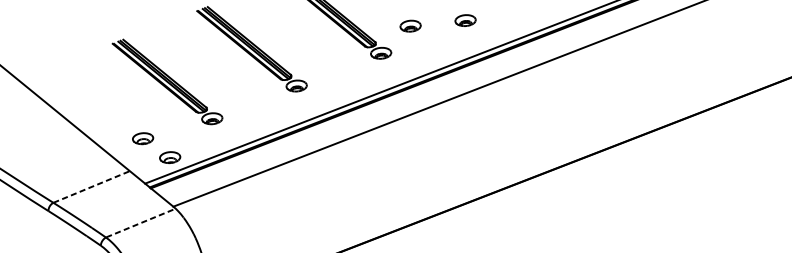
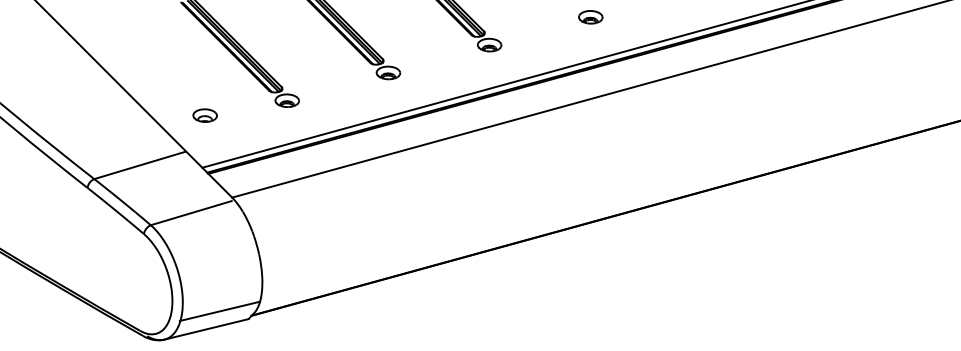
part: (410, 26) -> (526, 17), removed
part: (169, 157) -> (233, 140), removed
line: (91, 187) -> (139, 165), dashed -> solid
line: (139, 223) -> (190, 213), dashed -> solid

